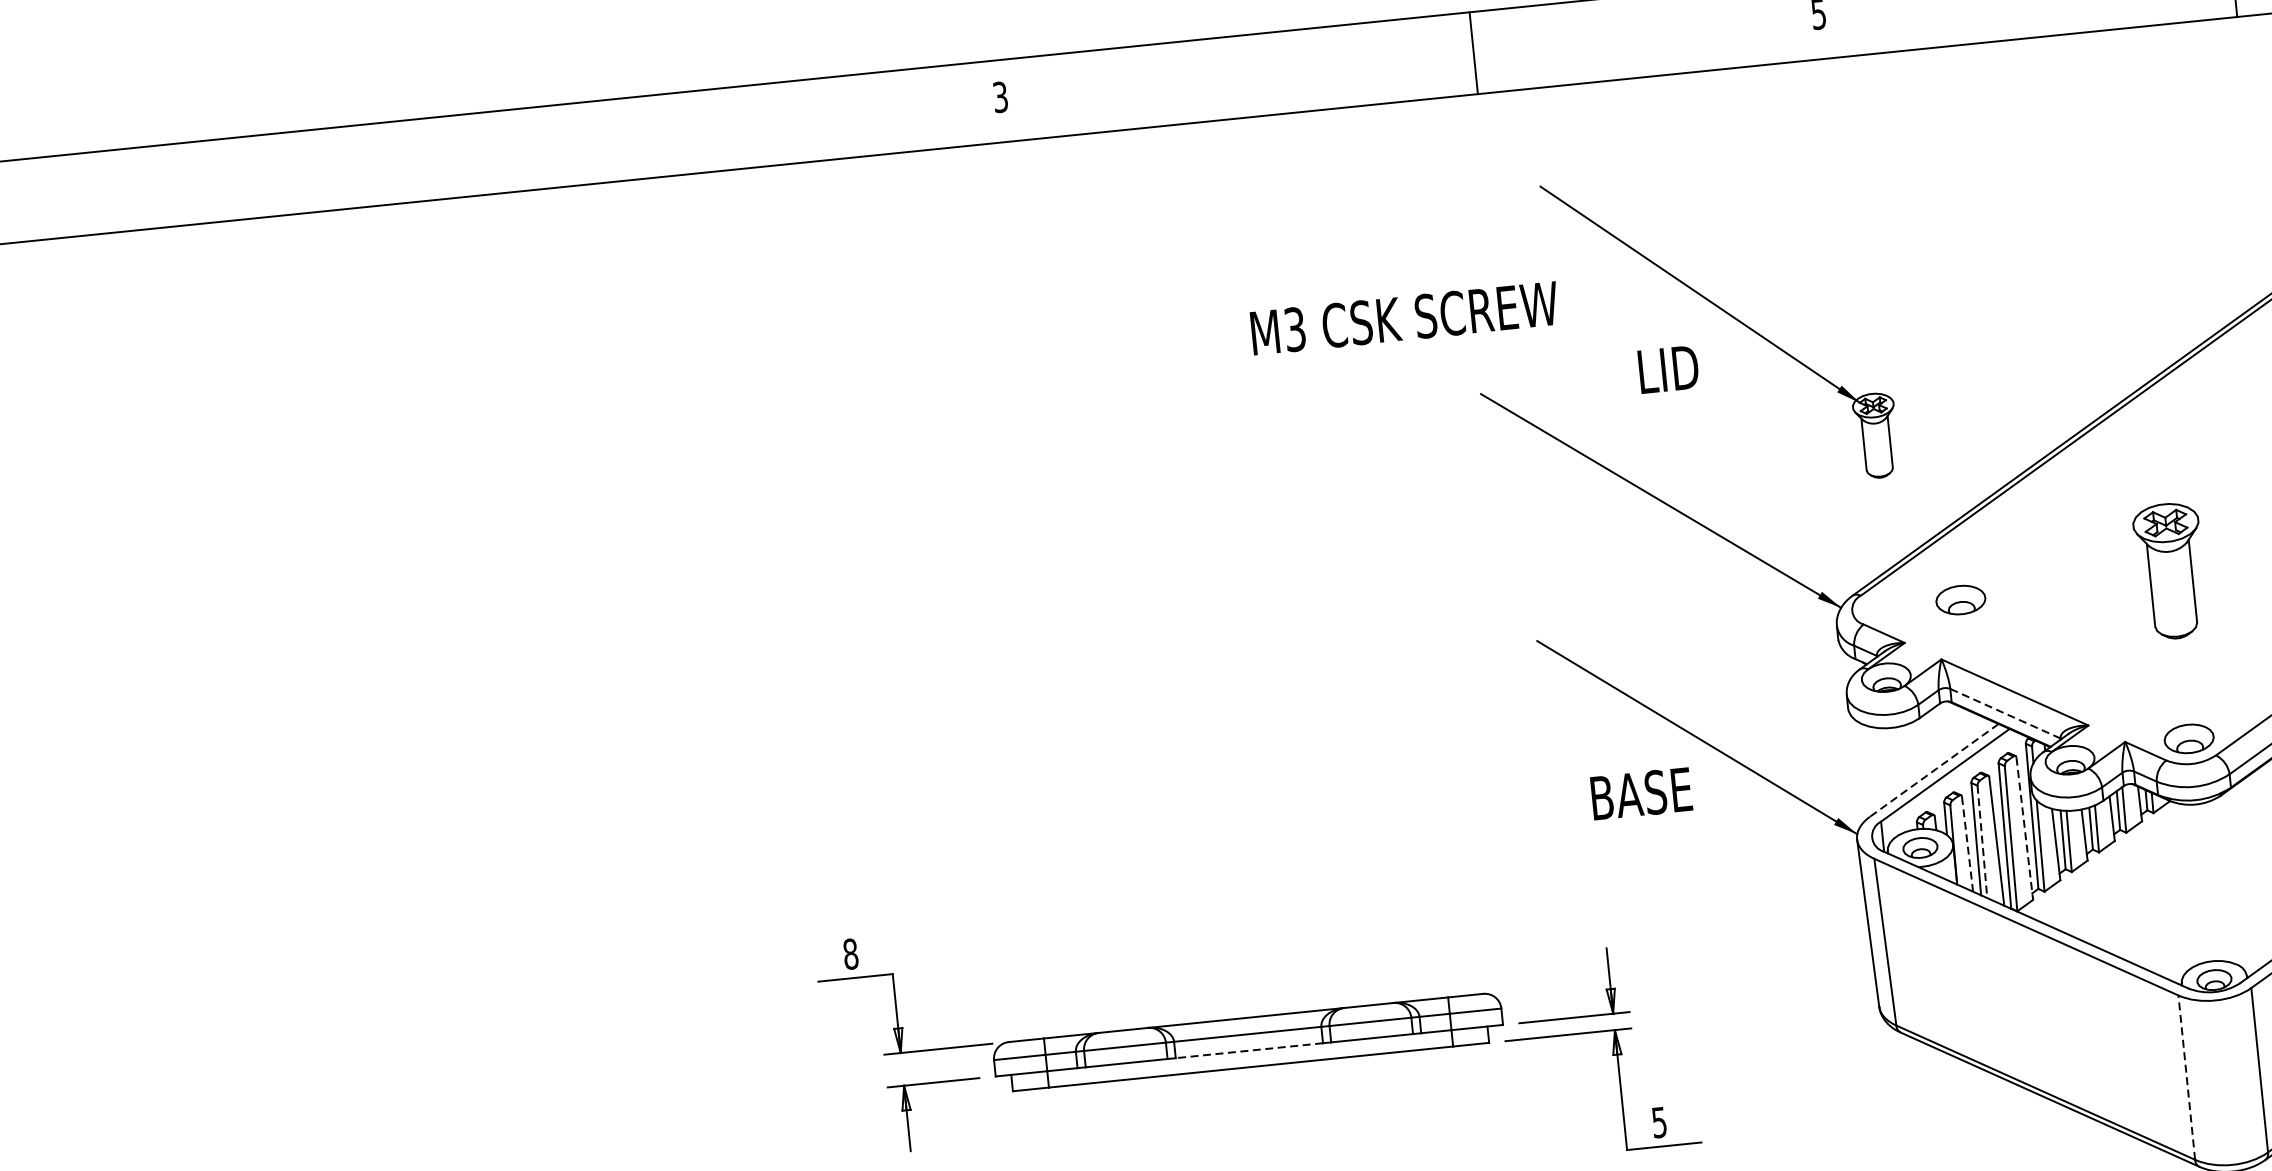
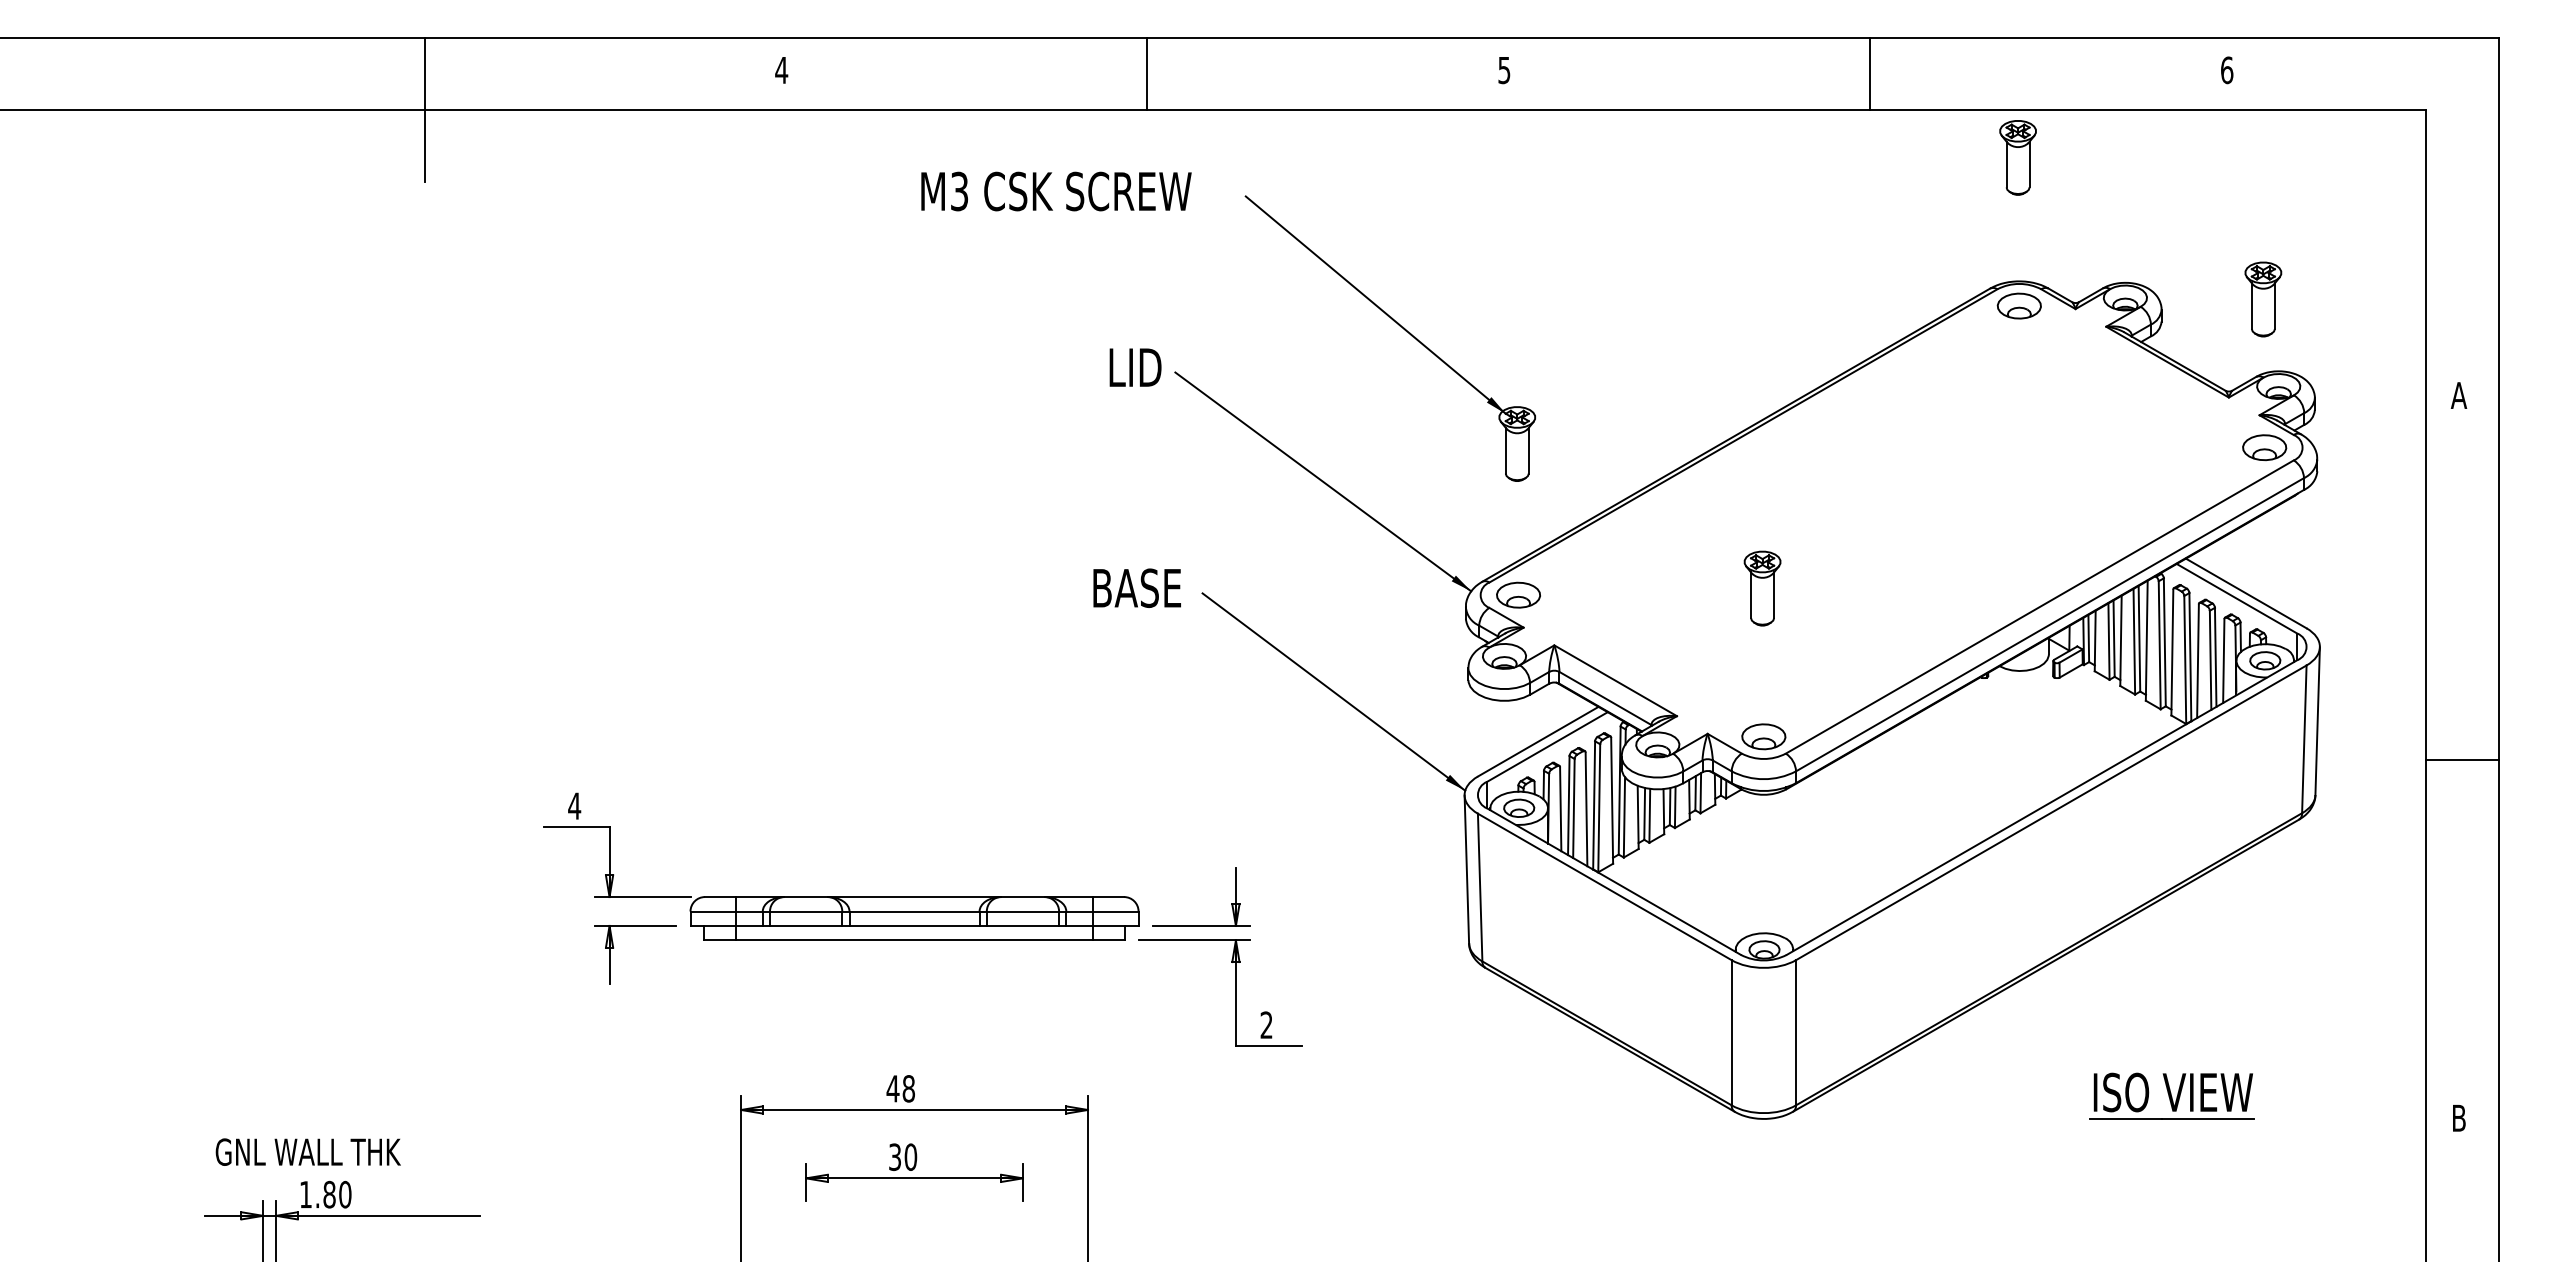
line: (1473, 52) -> (1147, 73), moved
text: (1000, 97) -> (781, 70), 3 -> 4
line: (600, 182) -> (424, 109), added
text: (1404, 318) -> (1056, 191), moved
text: (1668, 369) -> (1135, 367), moved
part: (2170, 571) -> (1762, 588), size x0.62
part: (1960, 599) -> (1518, 594), moved
line: (2005, 713) -> (1605, 698), dashed -> solid
line: (1934, 770) -> (1538, 741), dashed -> solid
text: (1640, 793) -> (1136, 587), moved
line: (2025, 828) -> (1612, 800), dashed -> solid
line: (1981, 841) -> (1573, 808), dashed -> solid
line: (1967, 844) -> (1560, 809), dashed -> solid
text: (850, 953) -> (574, 805), 8 -> 4
line: (1249, 1050) -> (914, 925), dashed -> solid
line: (2186, 1077) -> (1731, 1032), dashed -> solid
text: (1659, 1122) -> (1266, 1025), 5 -> 2

